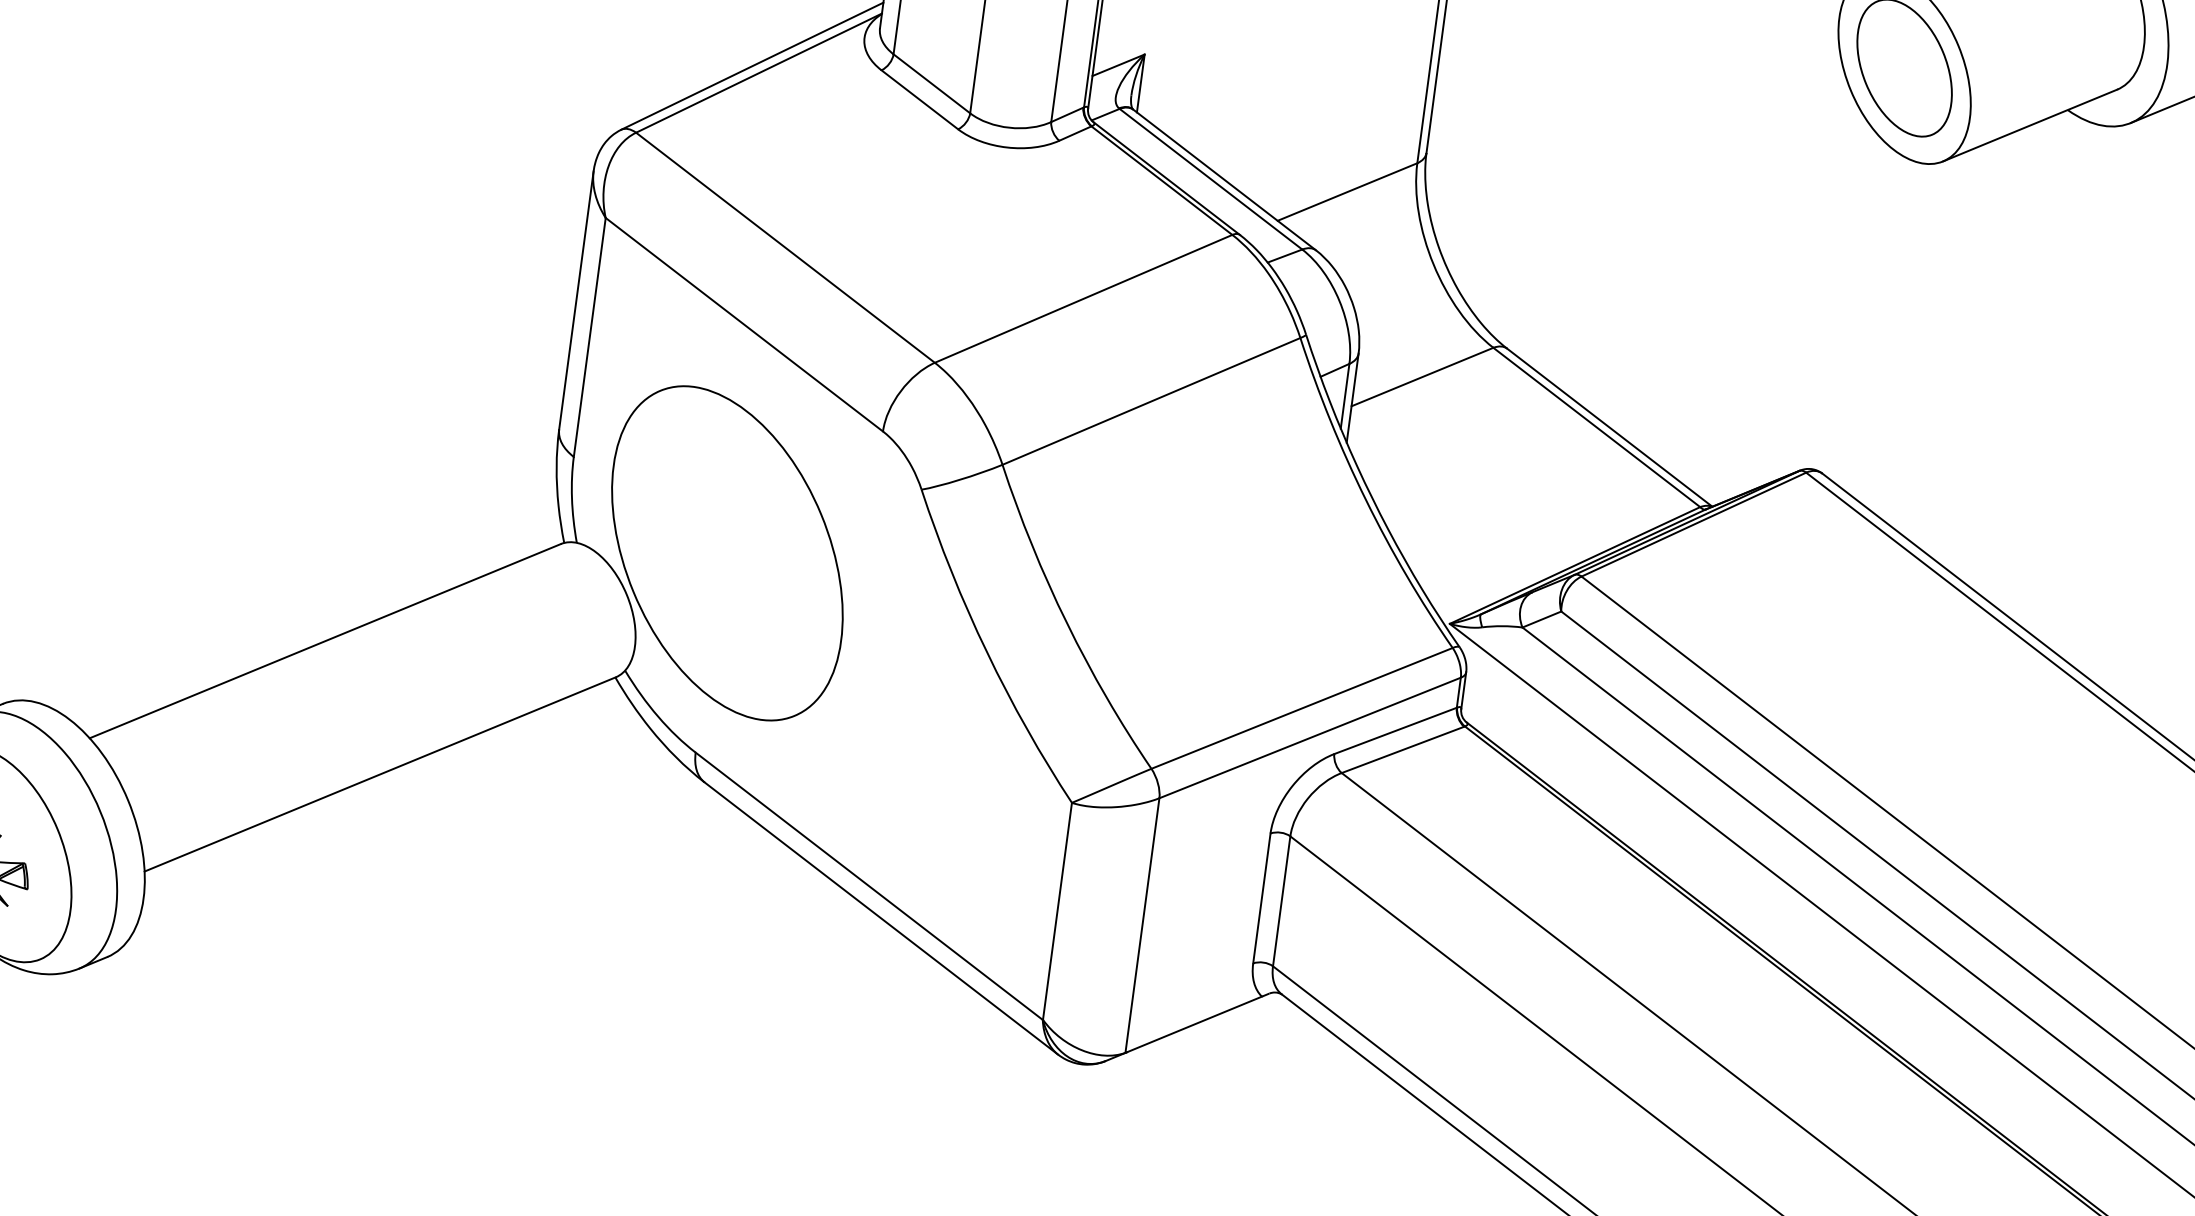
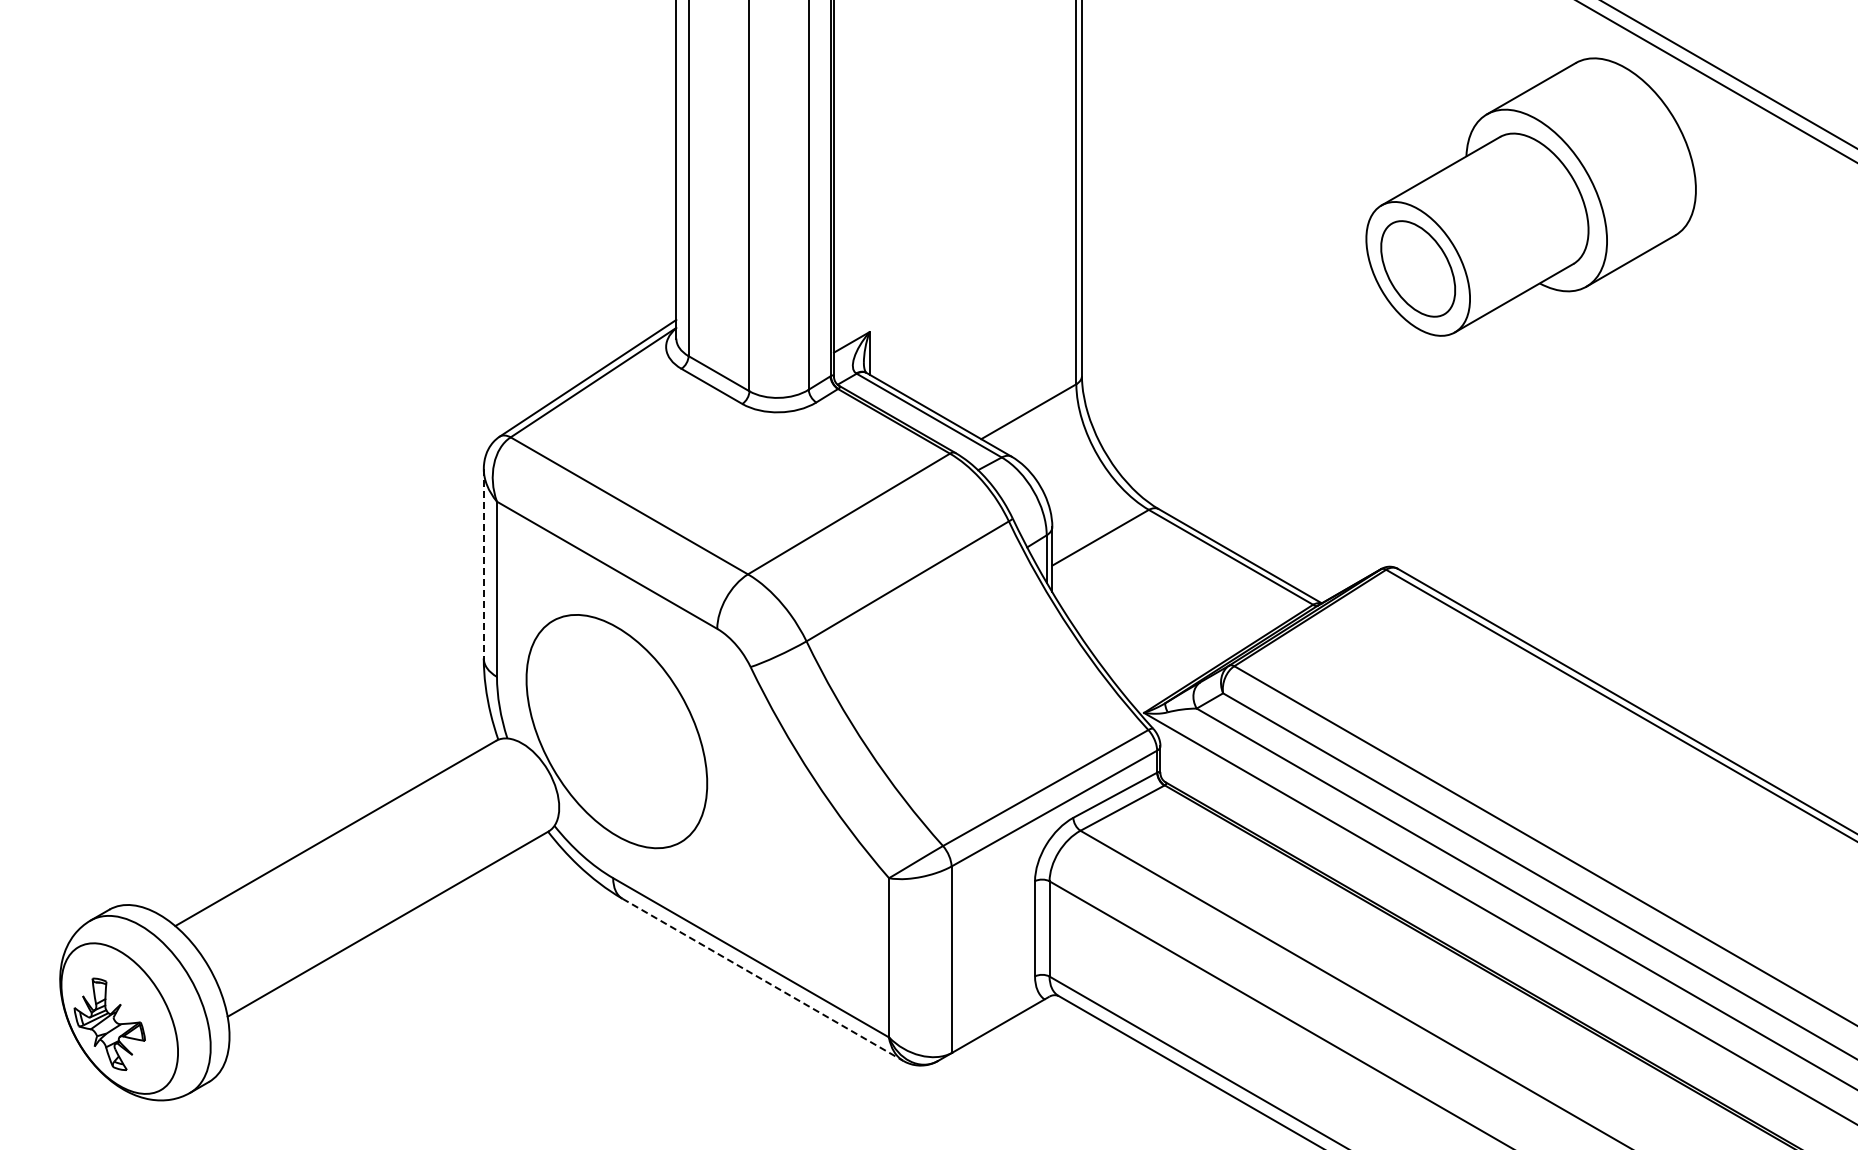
line: (576, 299) -> (483, 563), solid -> dashed
line: (882, 919) -> (763, 980), solid -> dashed

